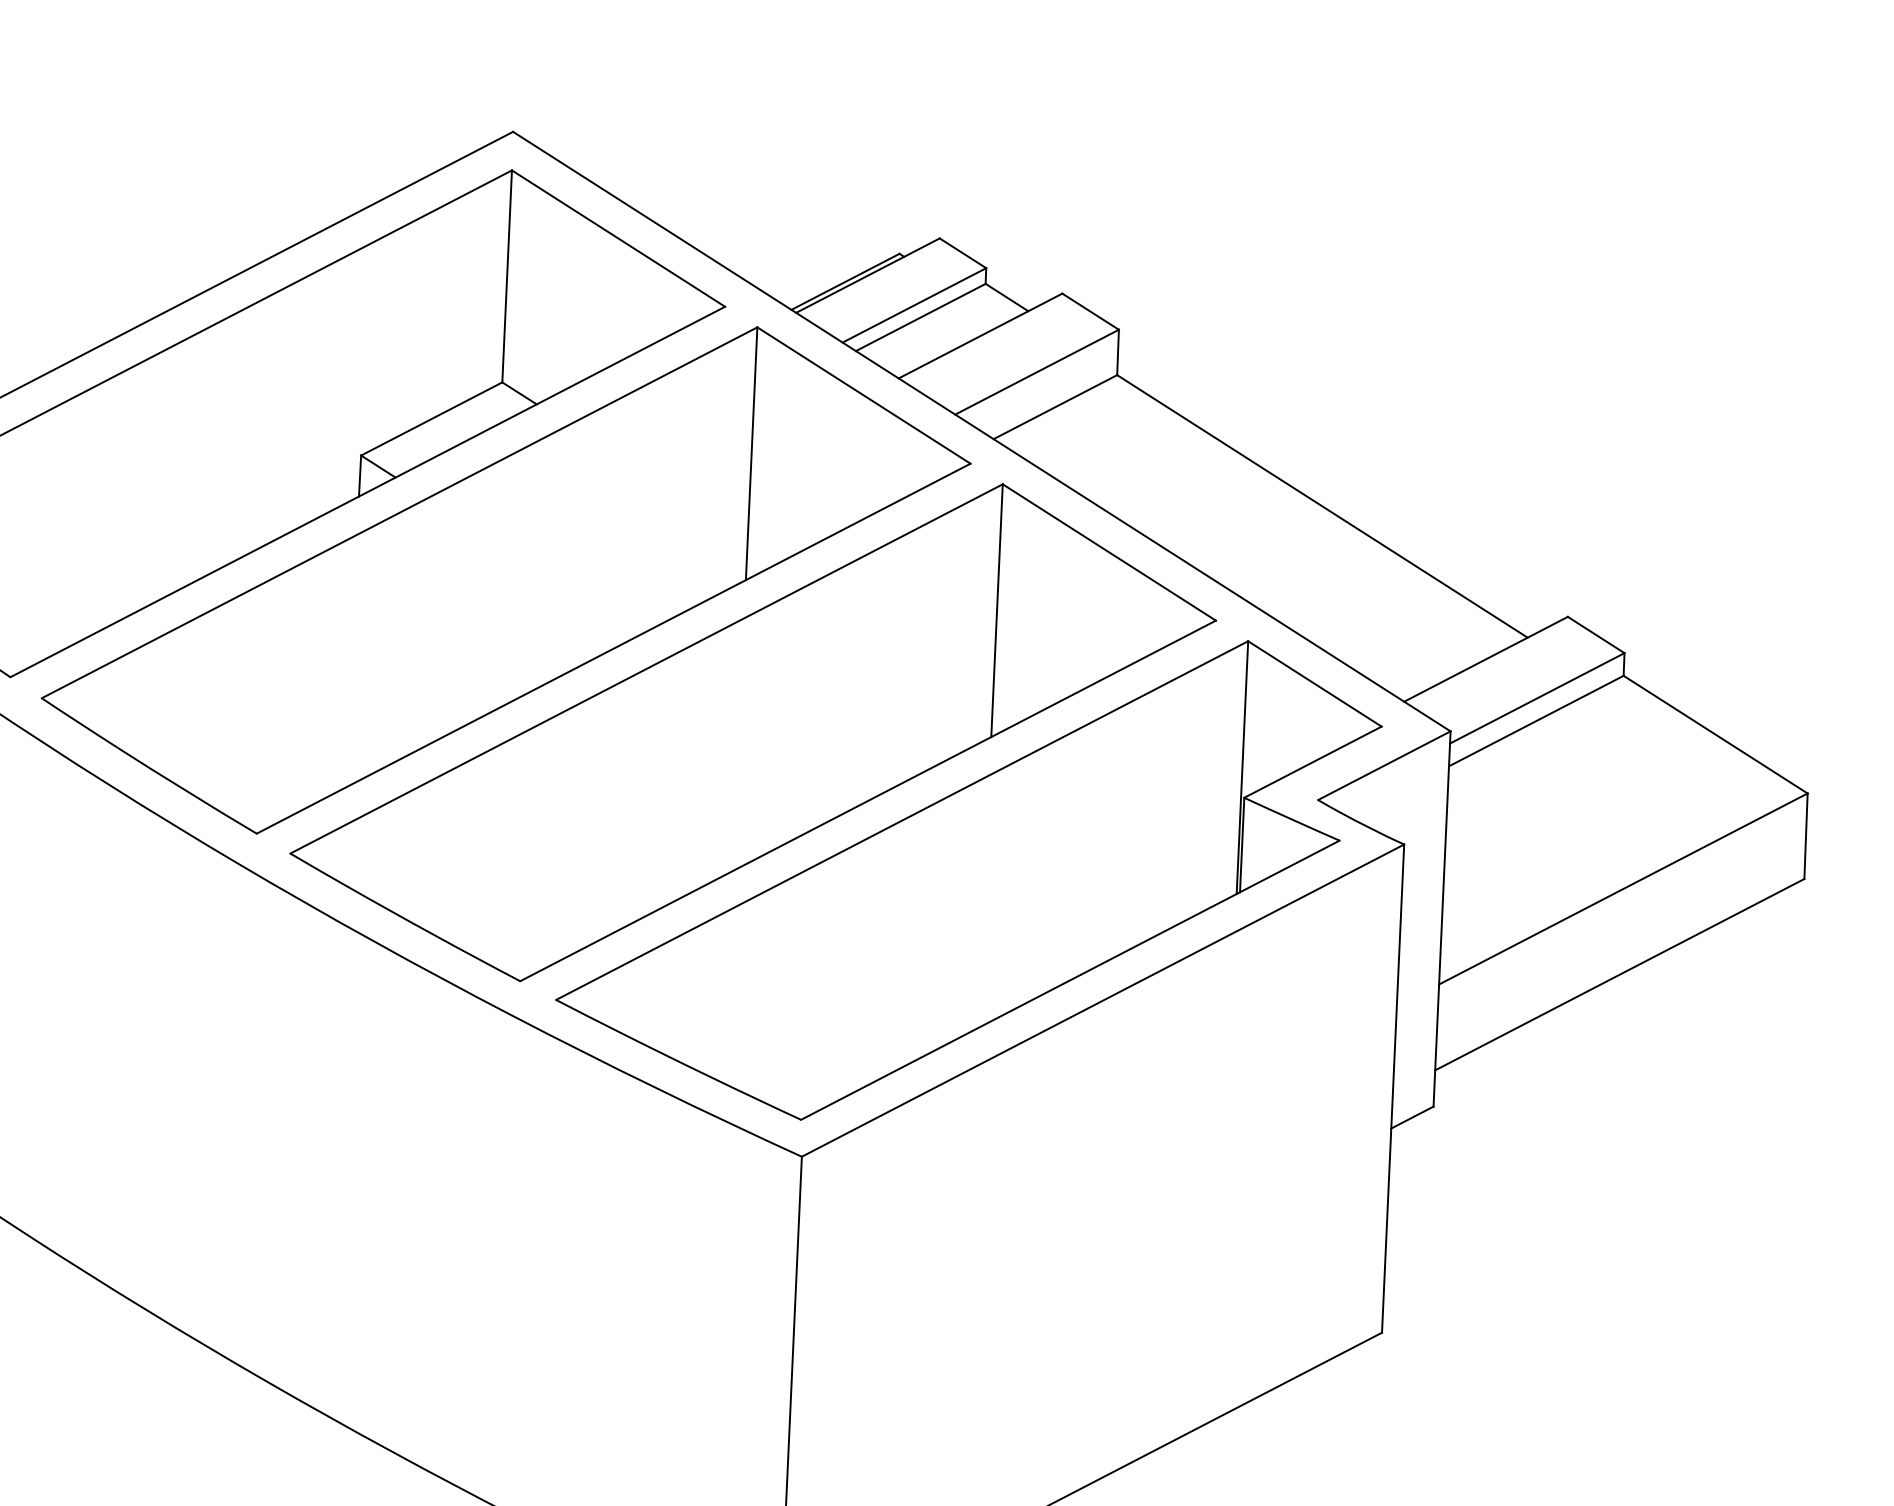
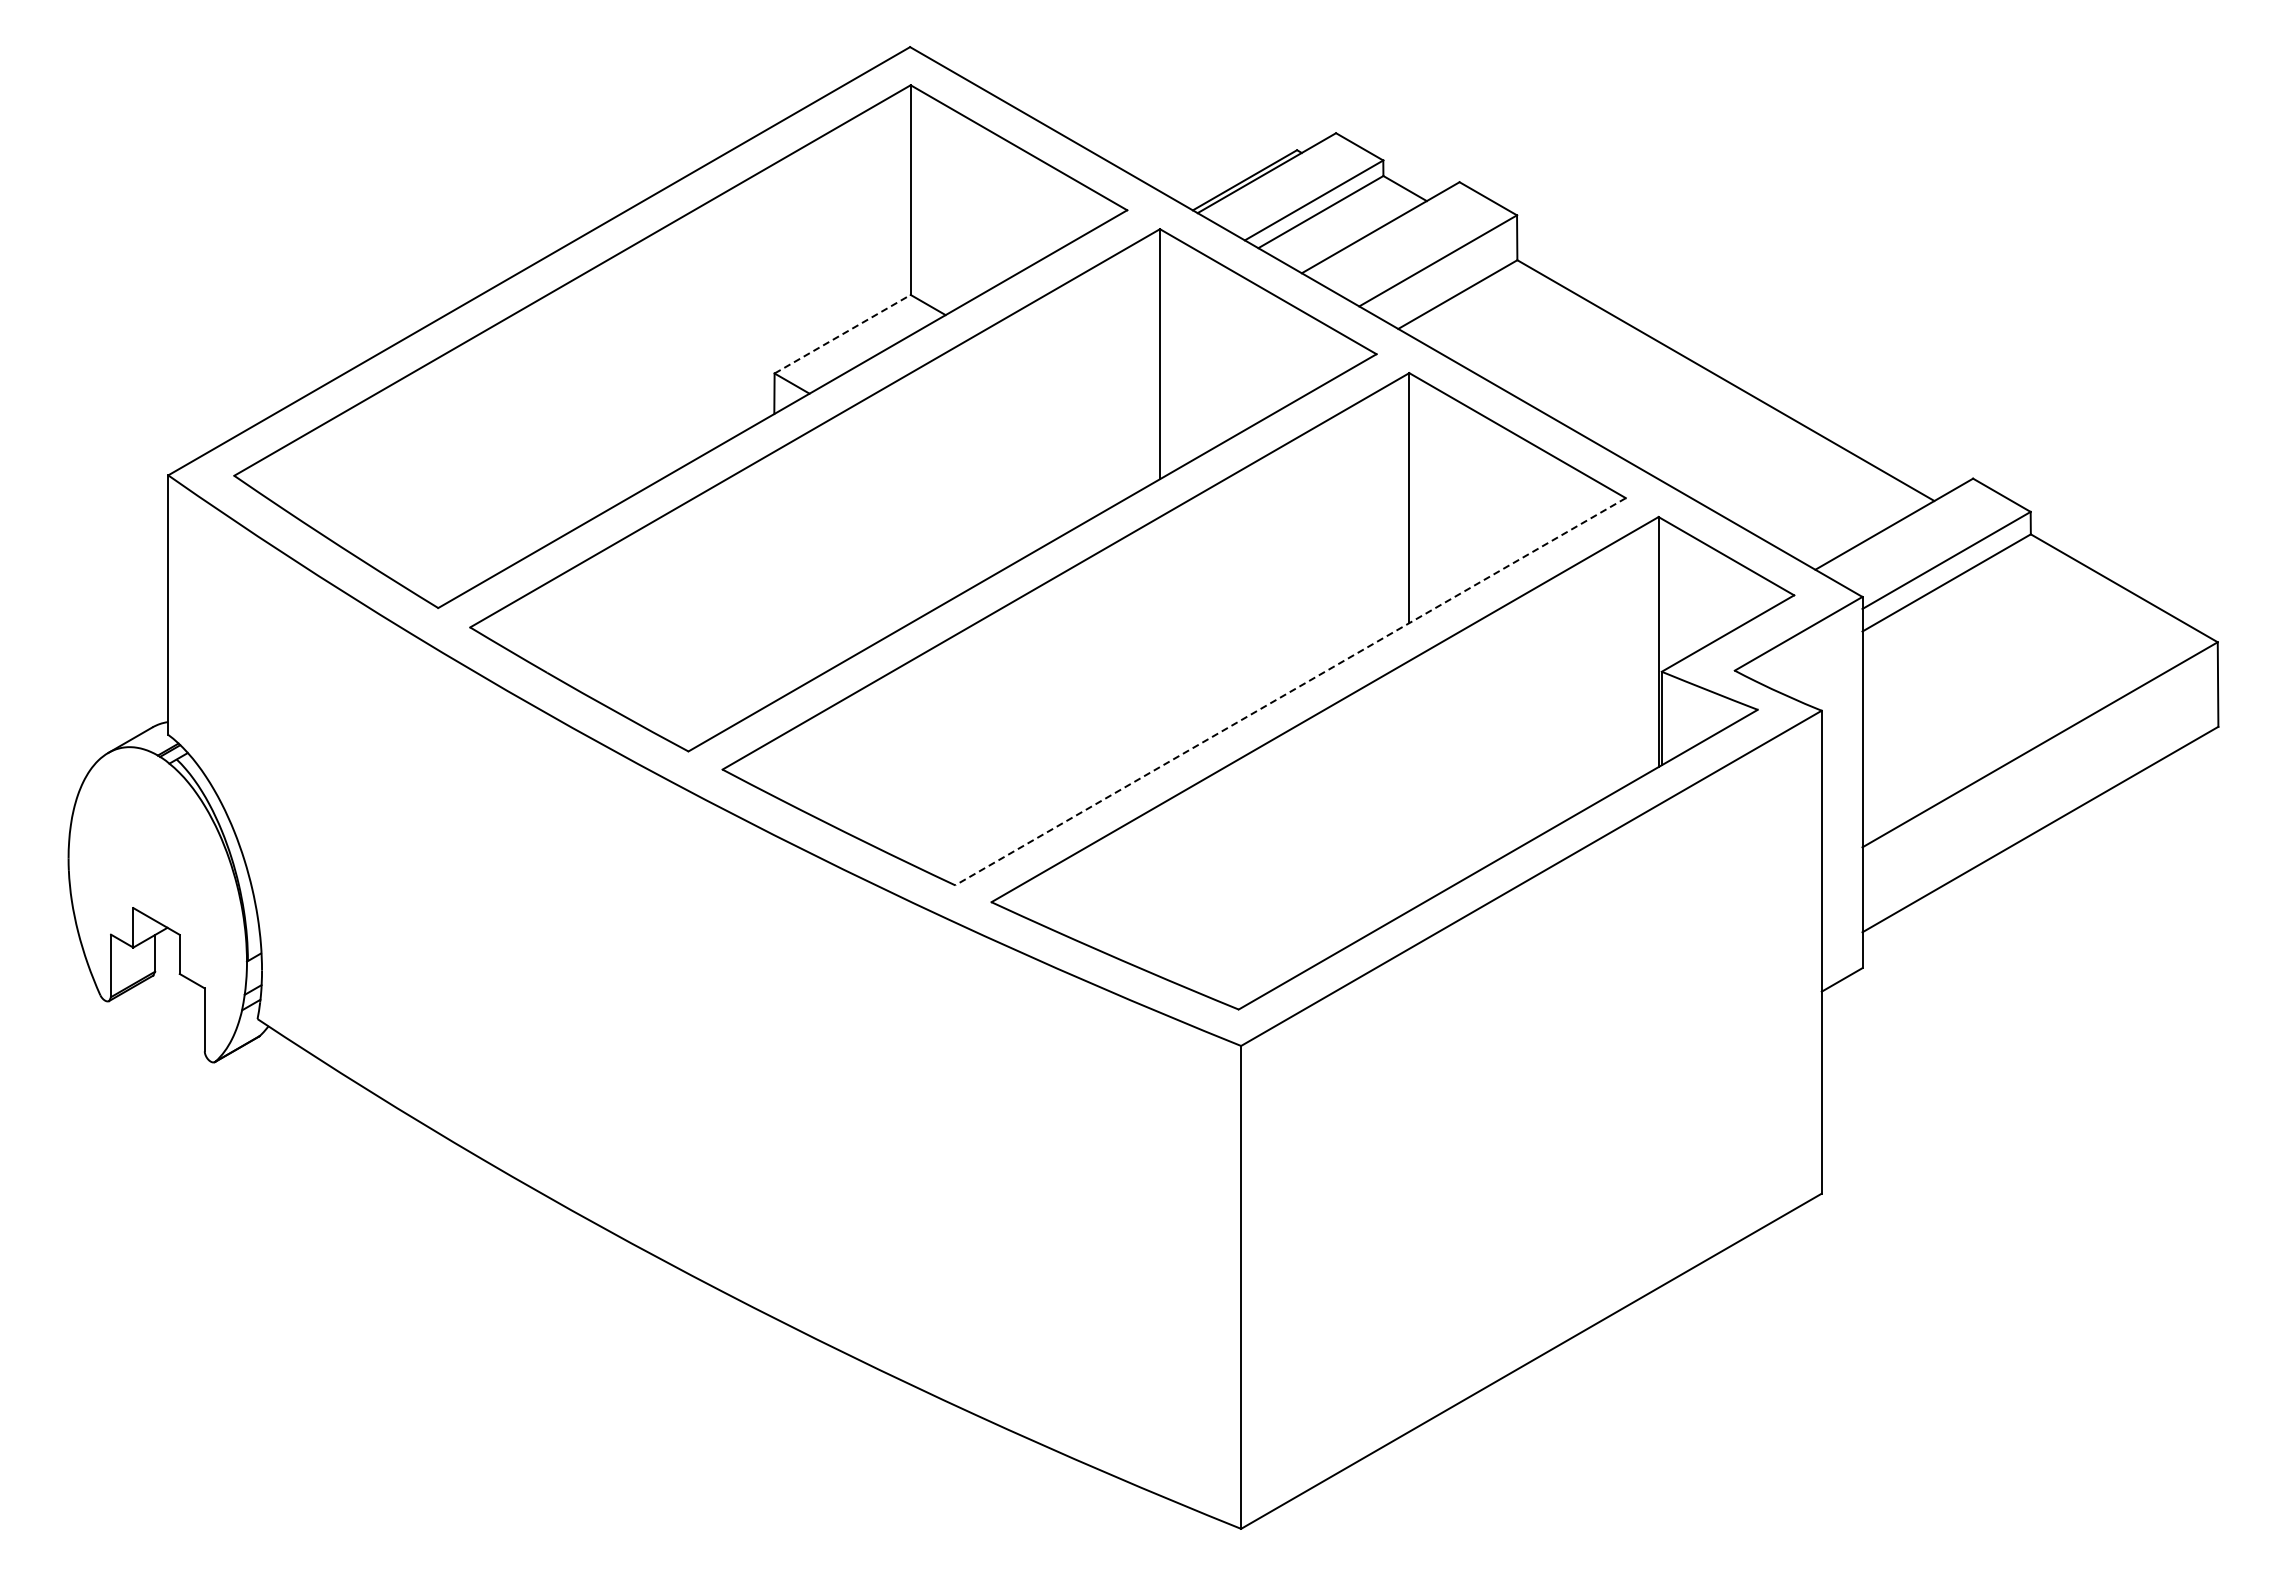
line: (431, 419) -> (842, 334), solid -> dashed
line: (868, 800) -> (1290, 691), solid -> dashed

